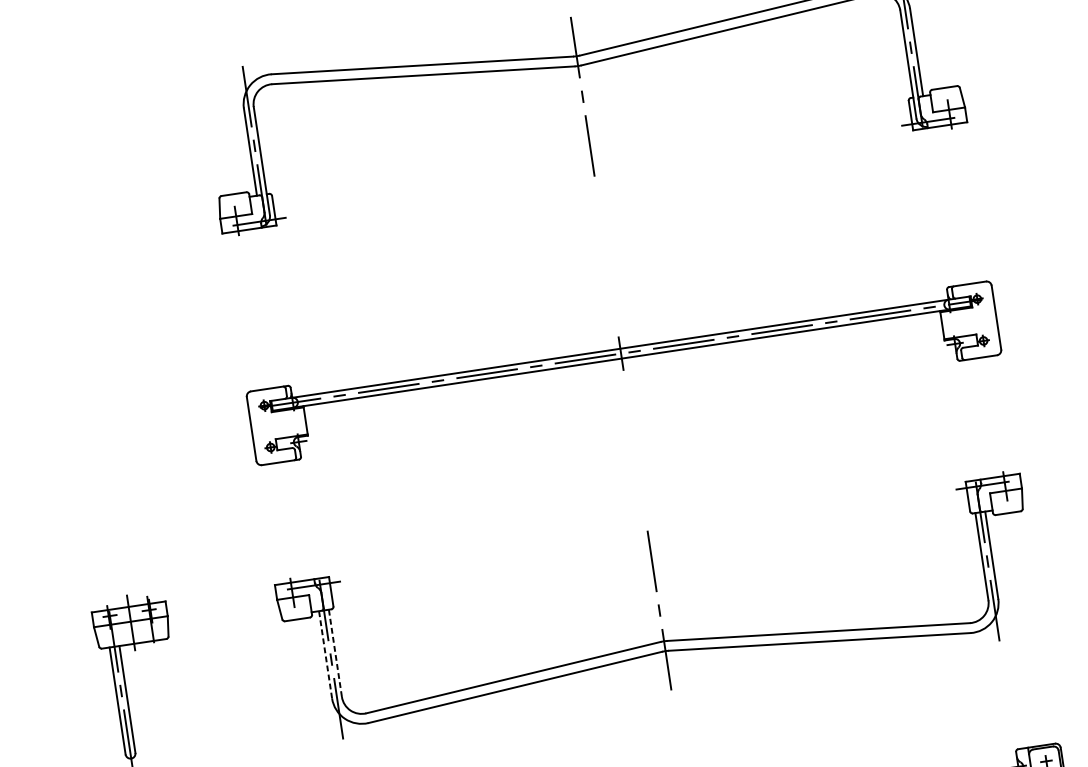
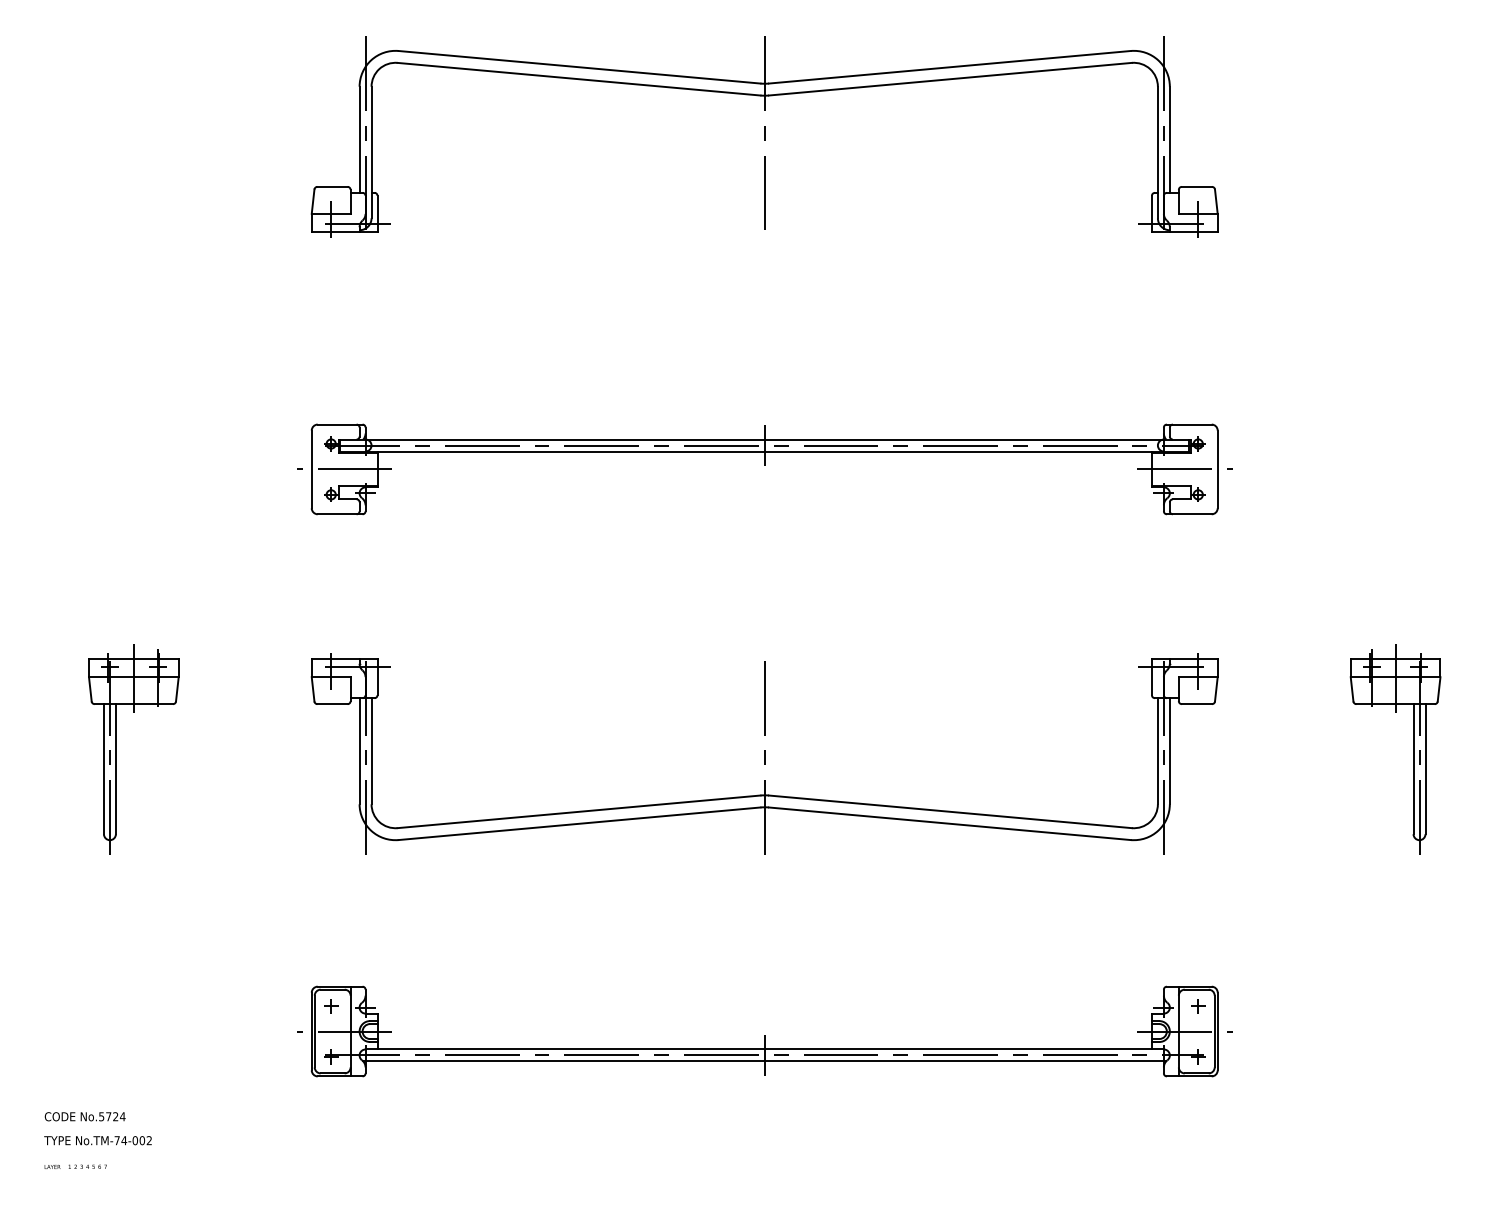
line: (969, 321) -> (1184, 469), added
line: (278, 425) -> (344, 469), added
line: (335, 652) -> (371, 750), dashed -> solid
line: (325, 654) -> (359, 750), dashed -> solid

